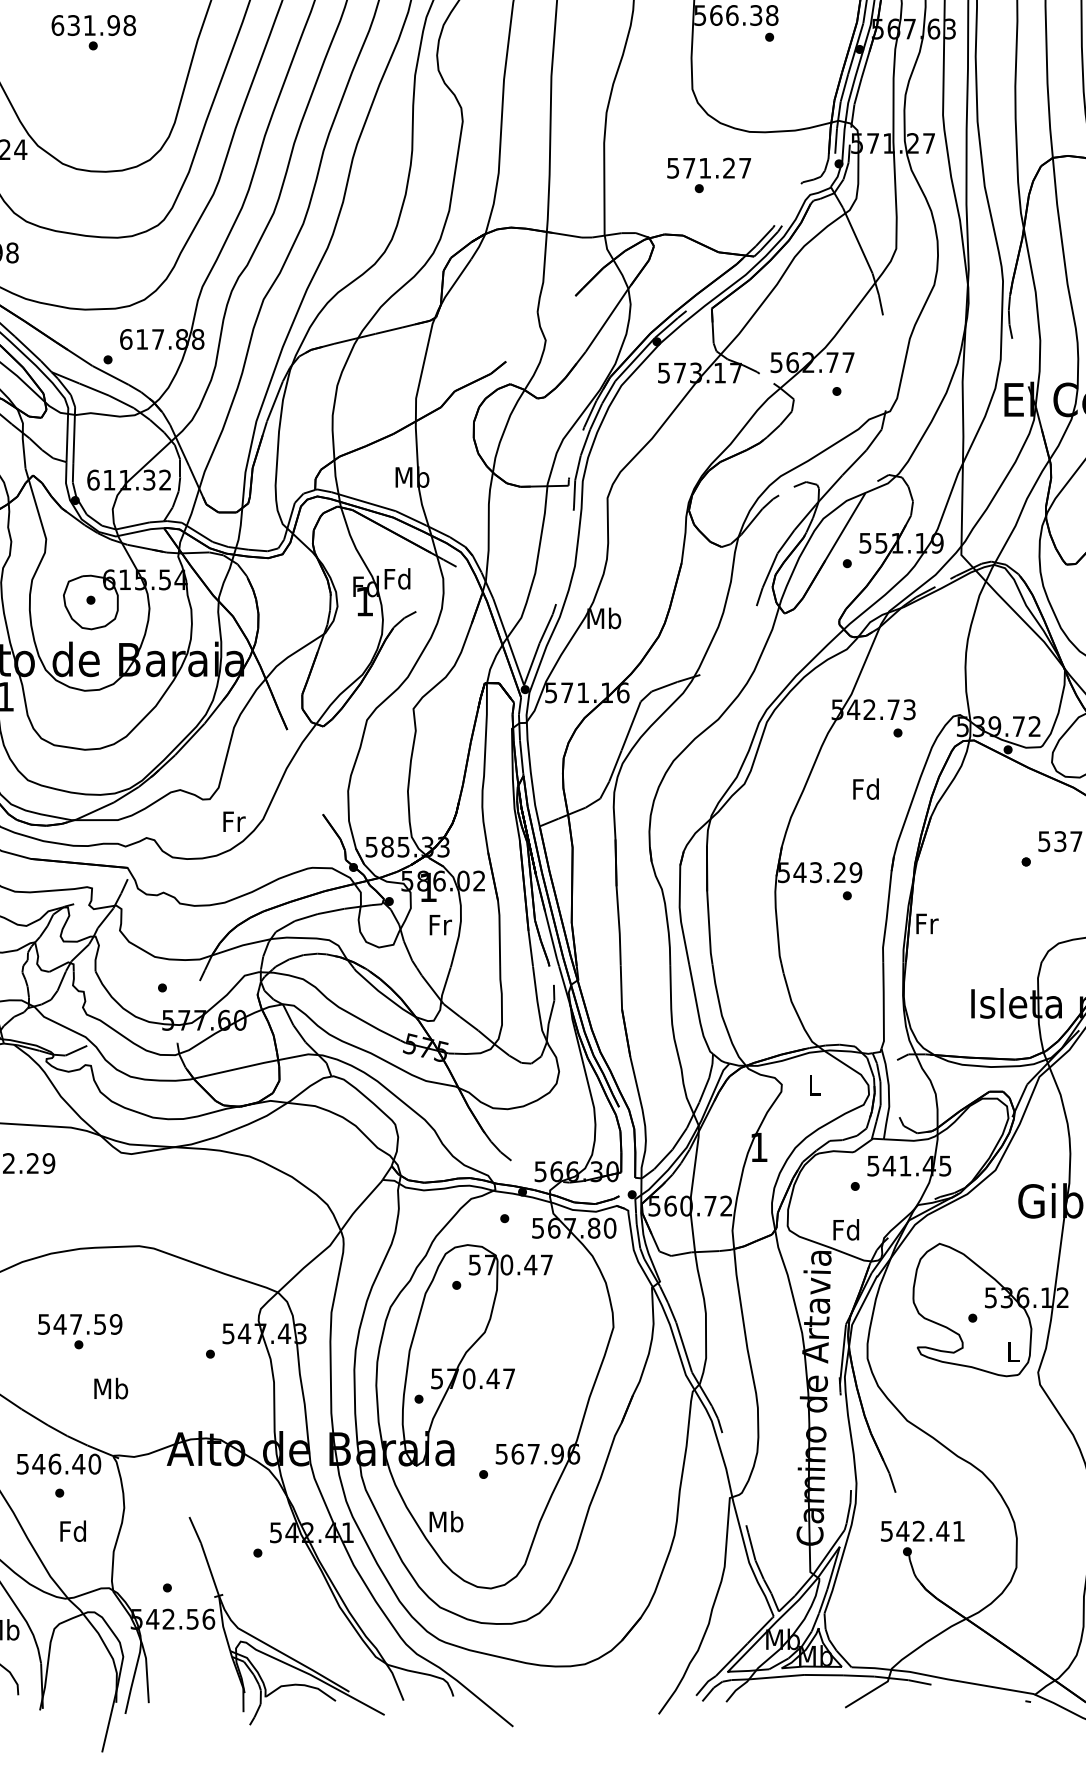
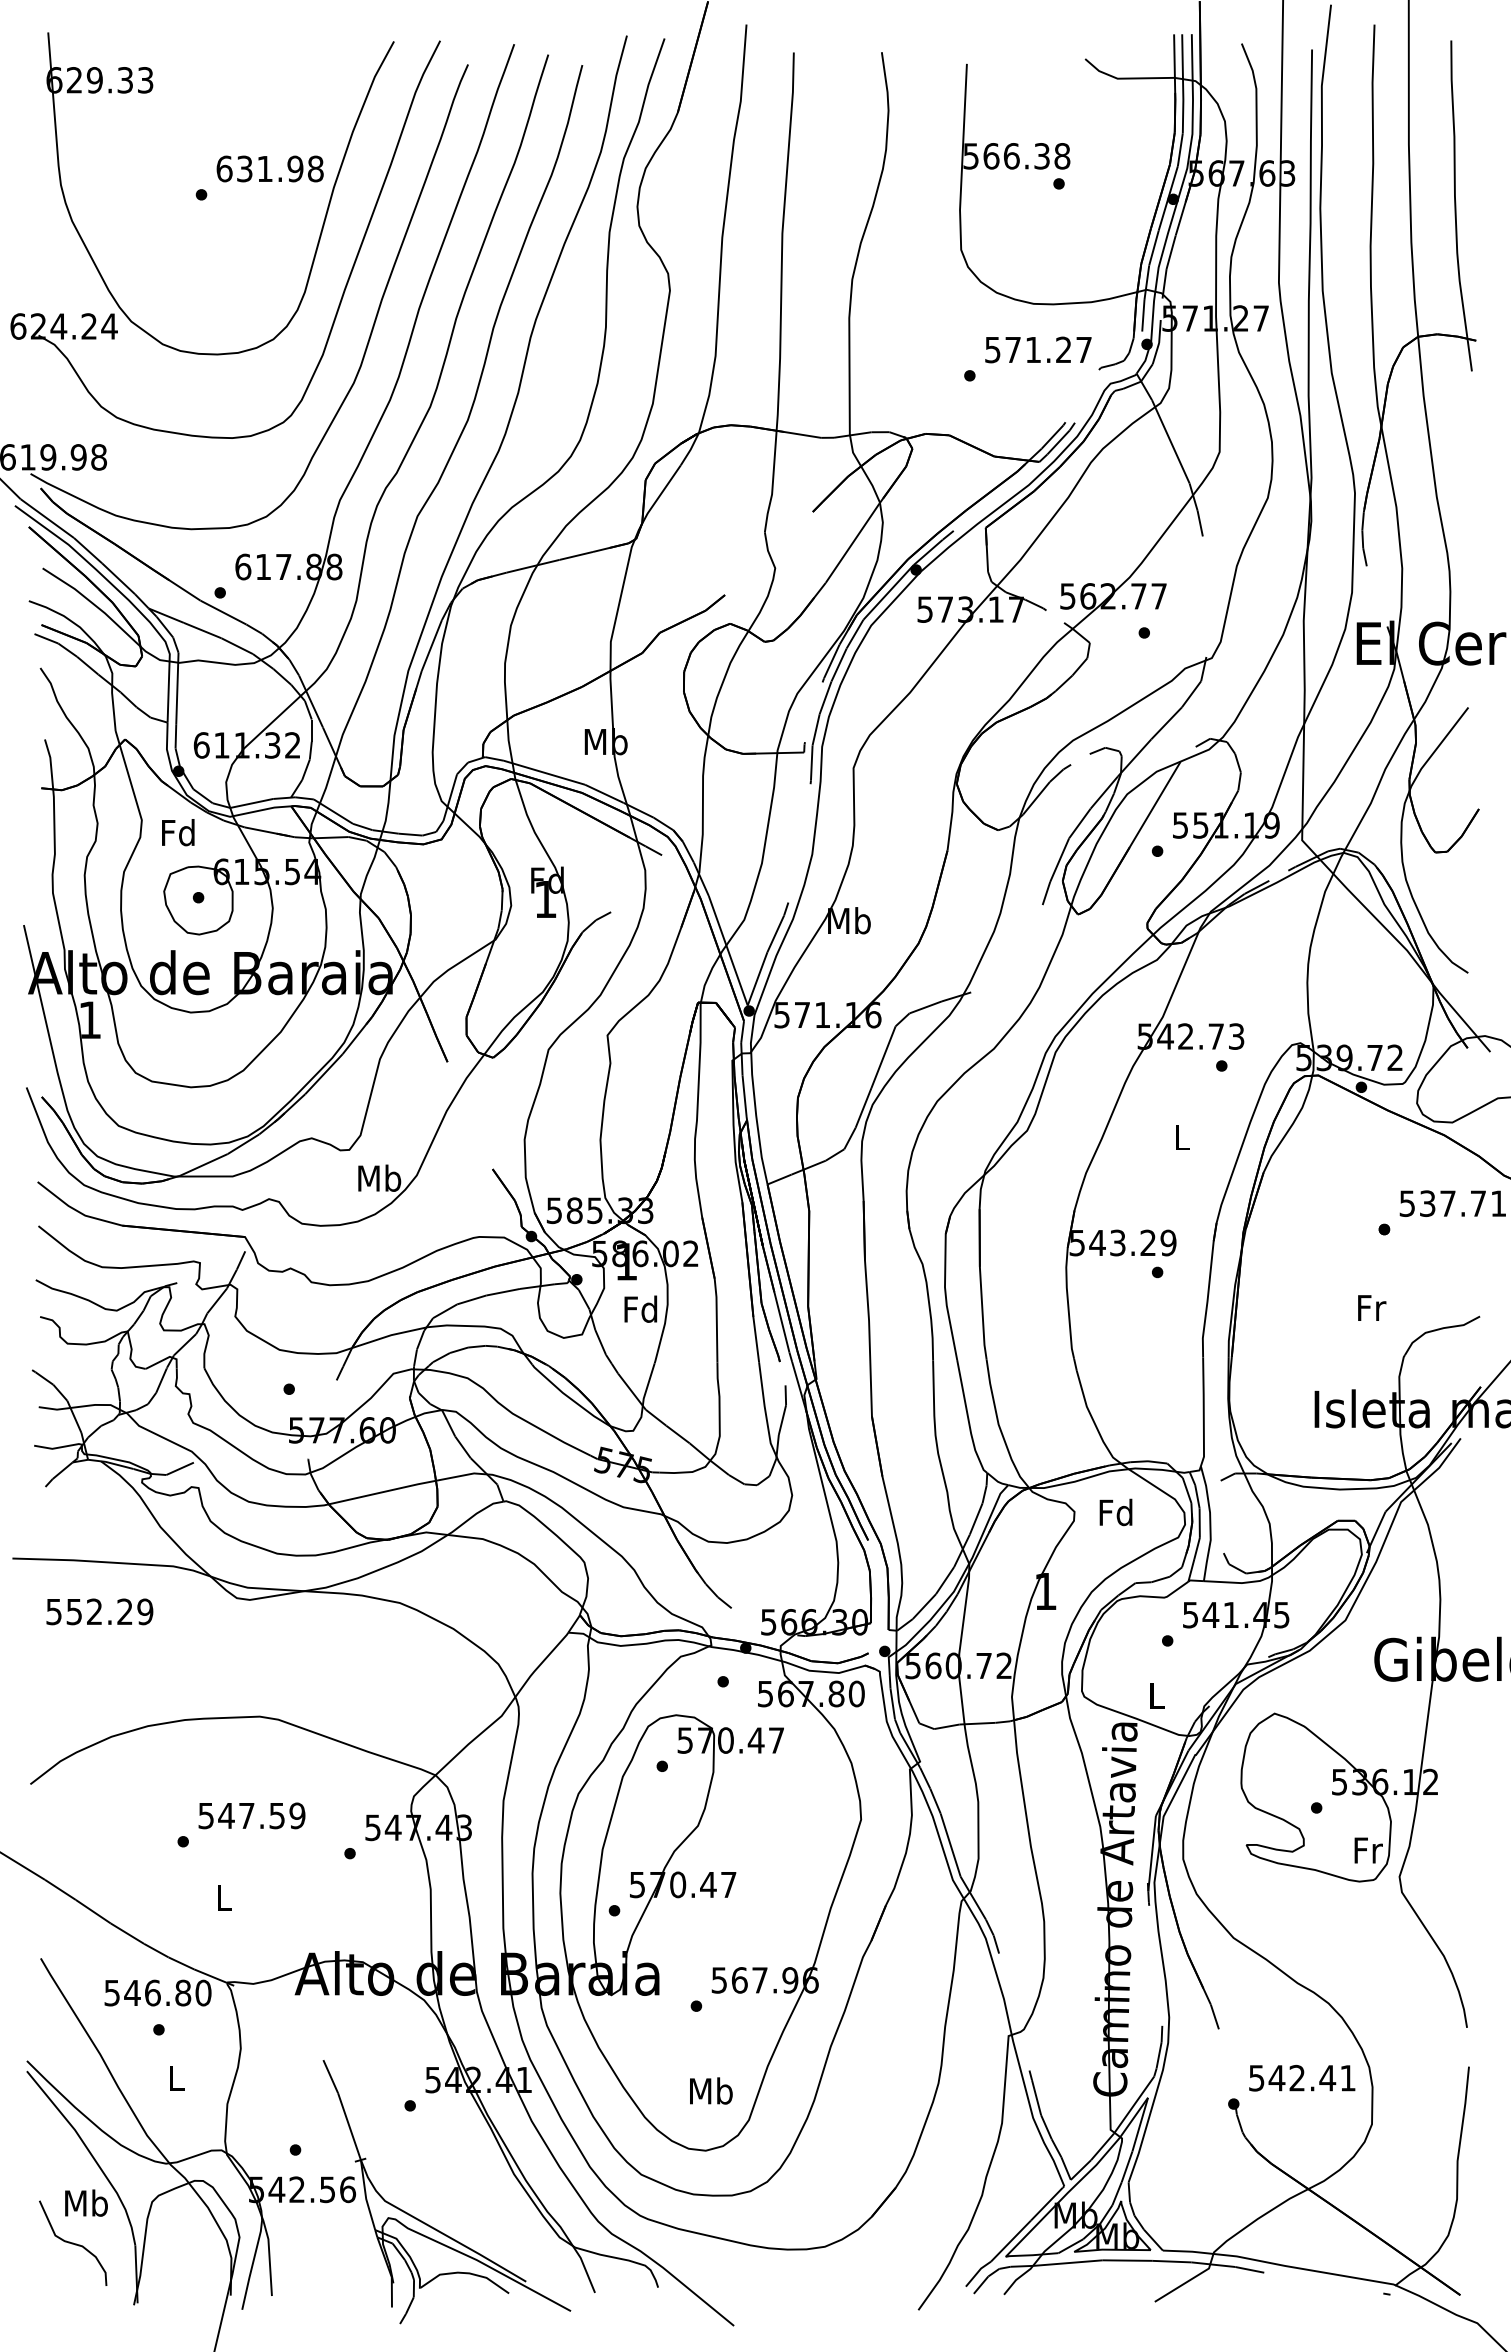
text: (93, 25) -> (269, 168), moved
text: (709, 167) -> (1038, 349), moved
text: (397, 578) -> (178, 832), moved
text: (866, 788) -> (1181, 1136), Fd -> L
text: (233, 820) -> (379, 1177), Fr -> Mb
text: (927, 923) -> (1372, 1307), moved
text: (439, 924) -> (640, 1308), Fr -> Fd
text: (814, 1085) -> (1115, 1512), L -> Fd
text: (846, 1229) -> (1156, 1695), Fd -> L
text: (79, 1324) -> (251, 1815), moved
text: (1013, 1351) -> (1368, 1850), L -> Fr
text: (110, 1388) -> (223, 1896), Mb -> L
text: (78, 1463) -> (182, 1992), 546.40 -> 546.80
text: (446, 1521) -> (711, 2090), moved
text: (72, 1530) -> (175, 2077), Fd -> L
text: (922, 1530) -> (1302, 2077), moved

